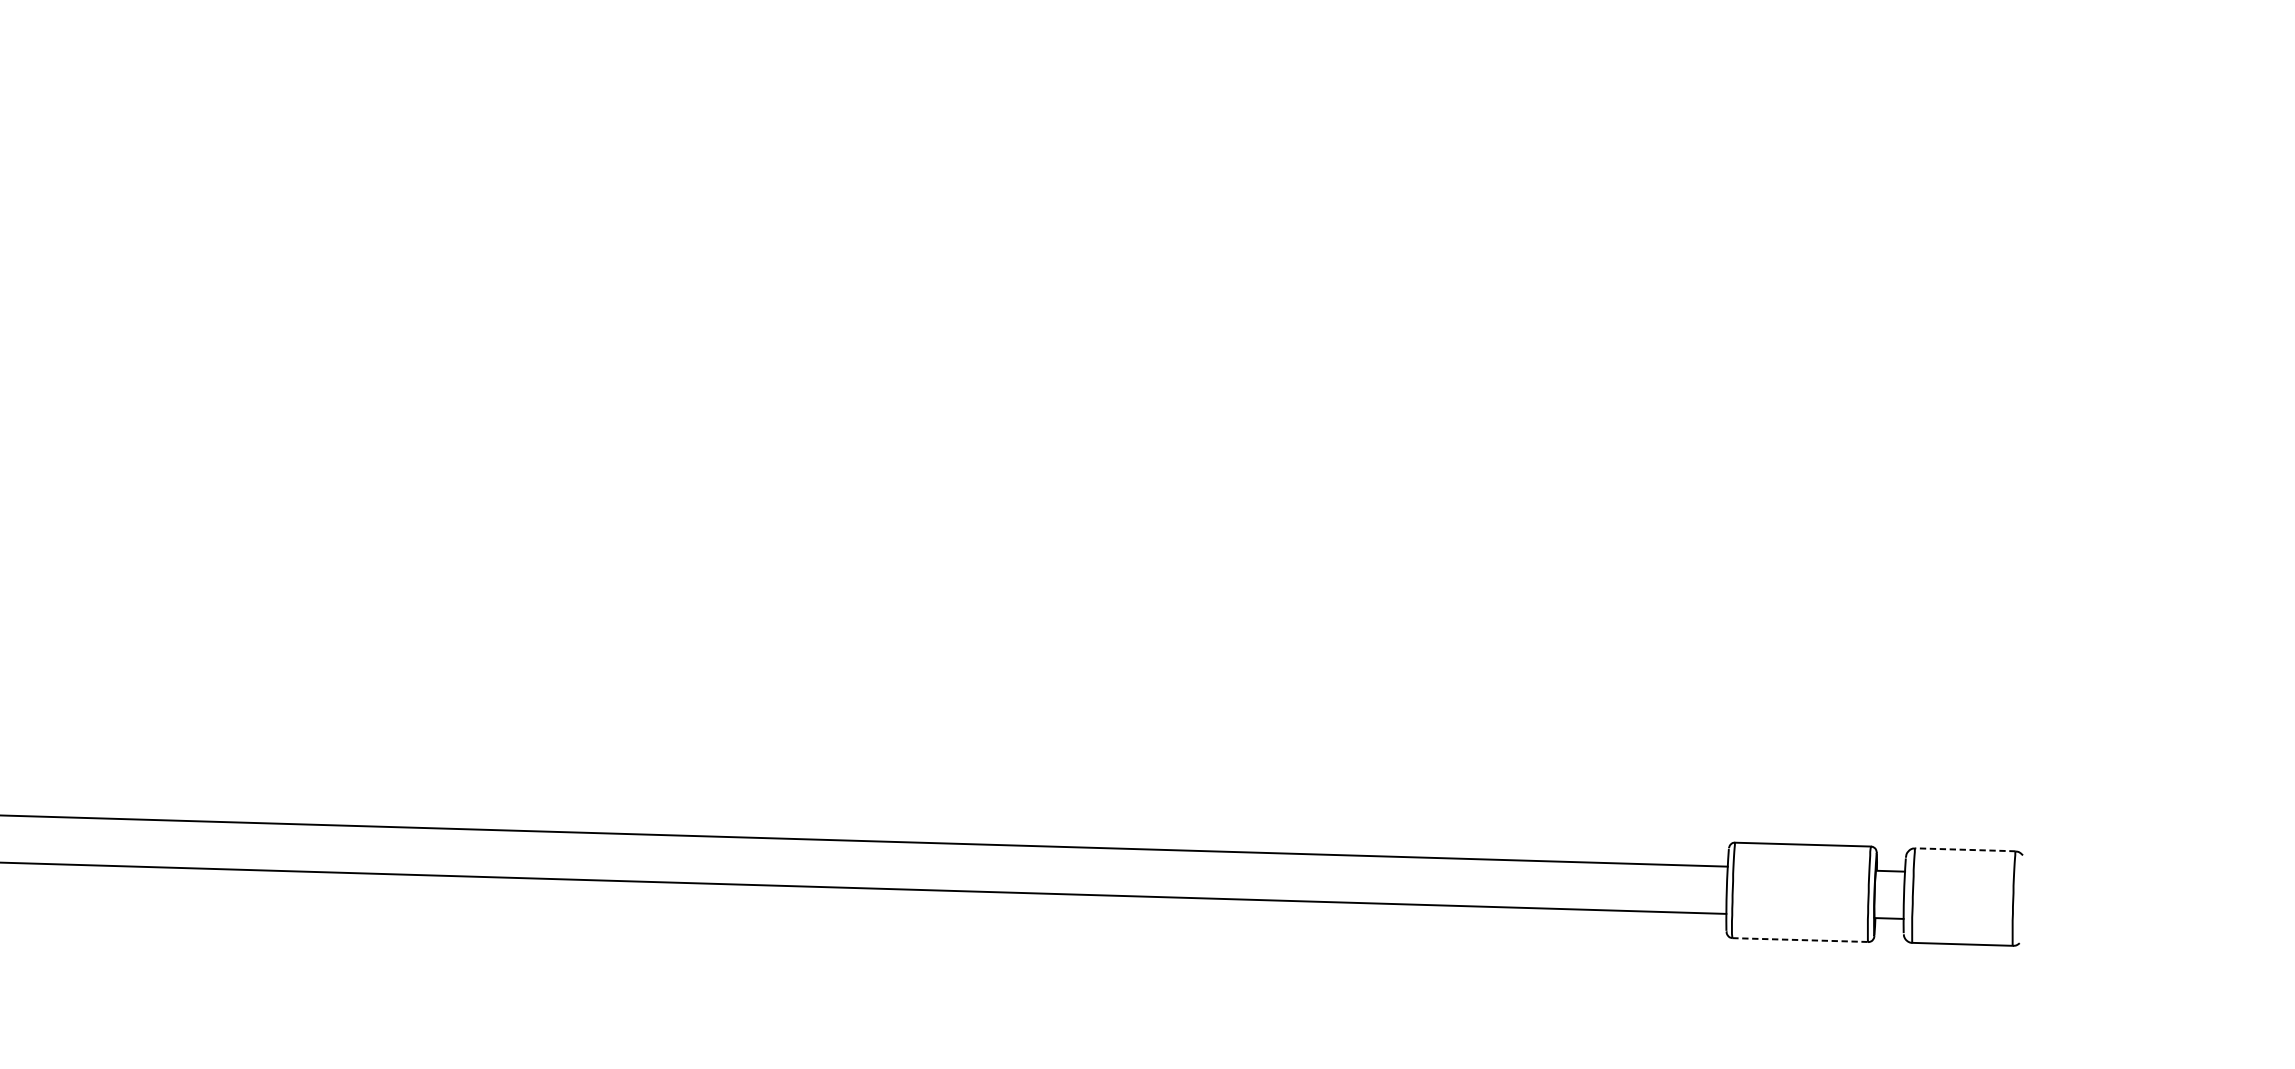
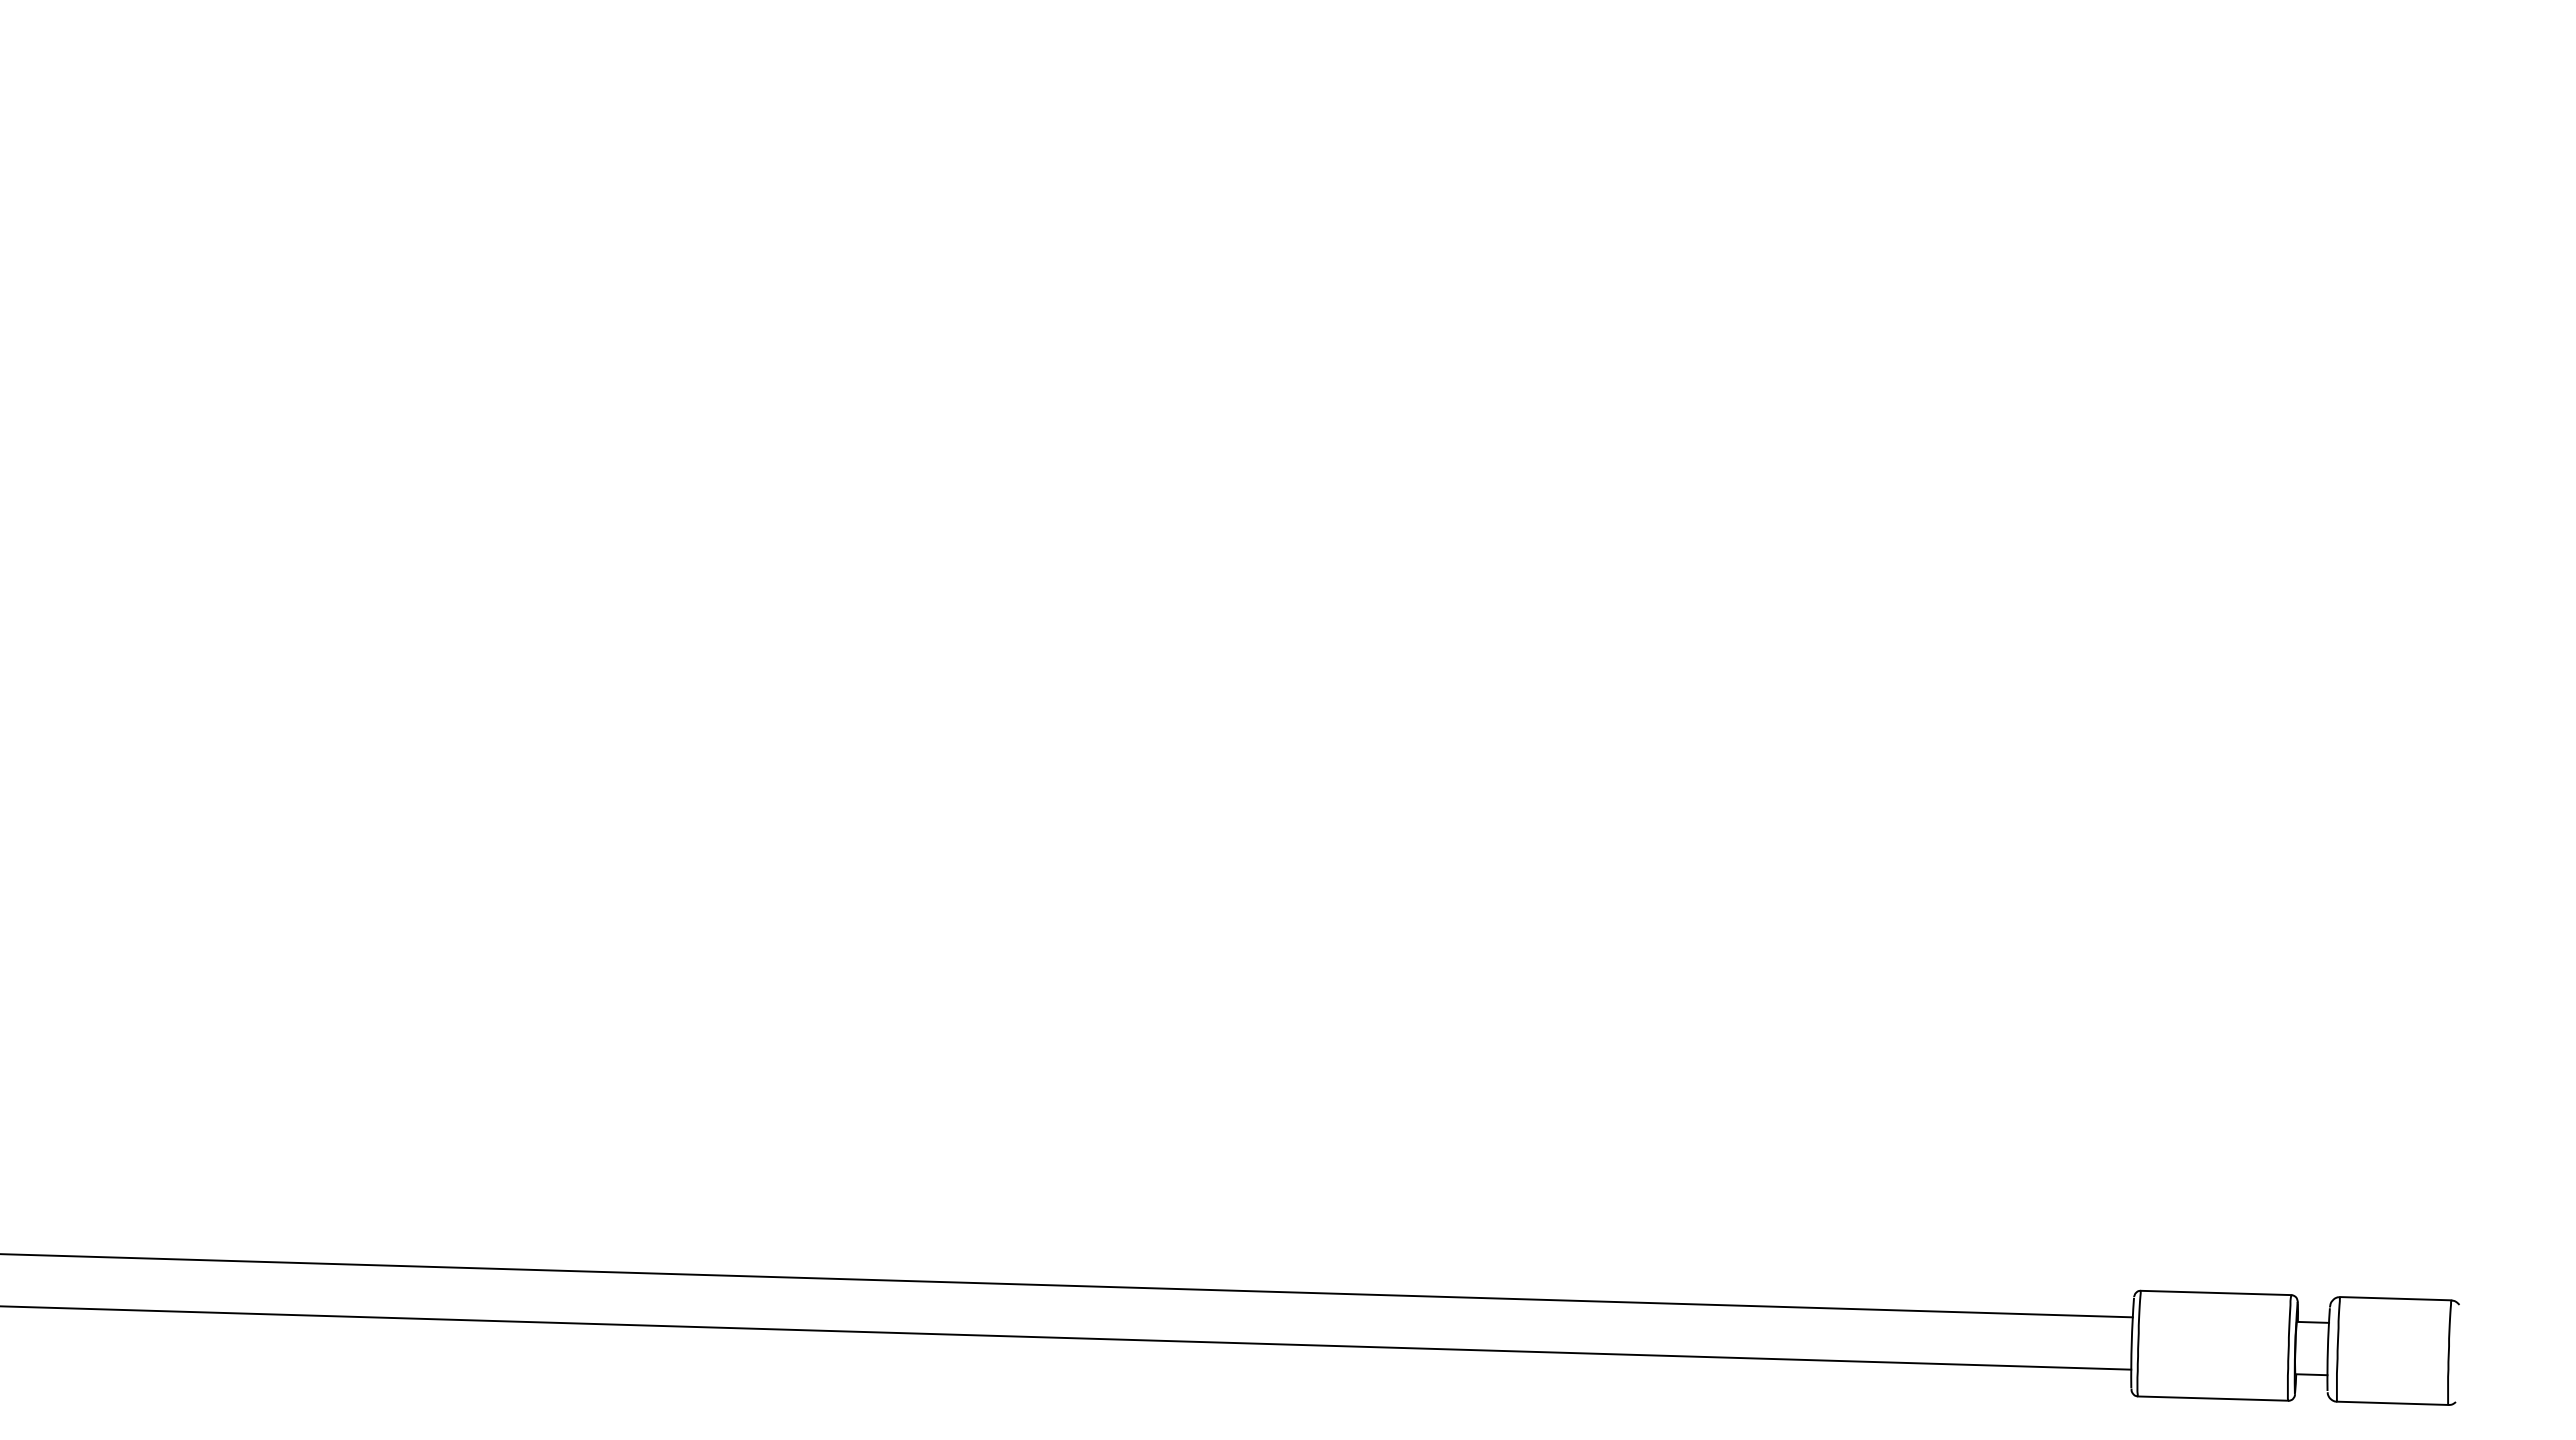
line: (1965, 849) -> (2395, 1298), dashed -> solid
line: (1800, 939) -> (2213, 1398), dashed -> solid

